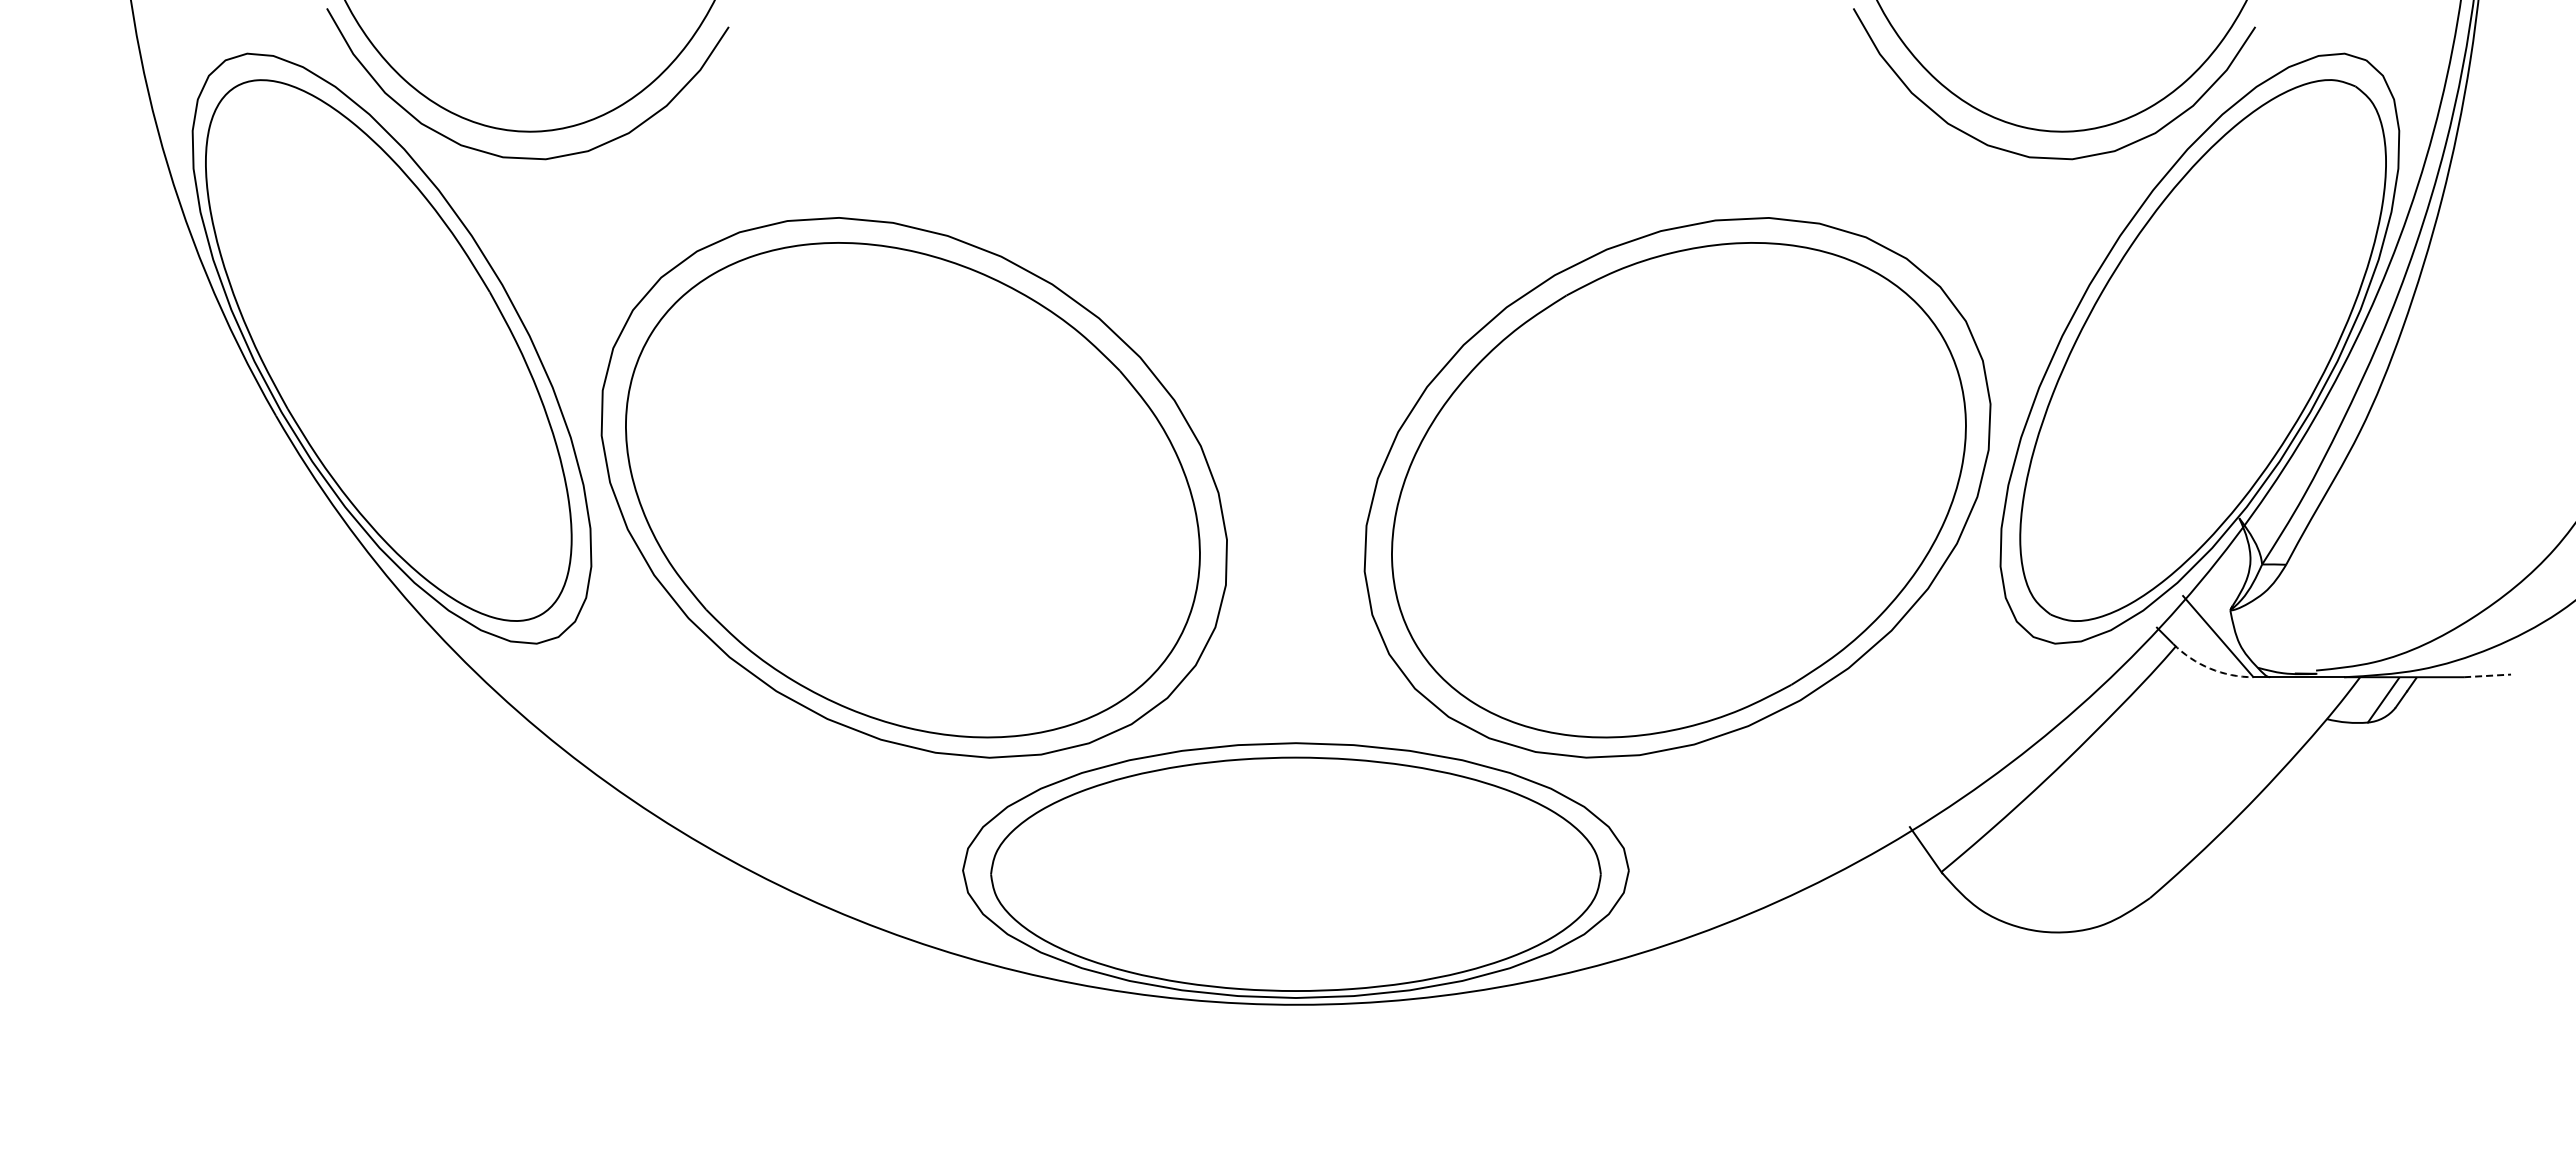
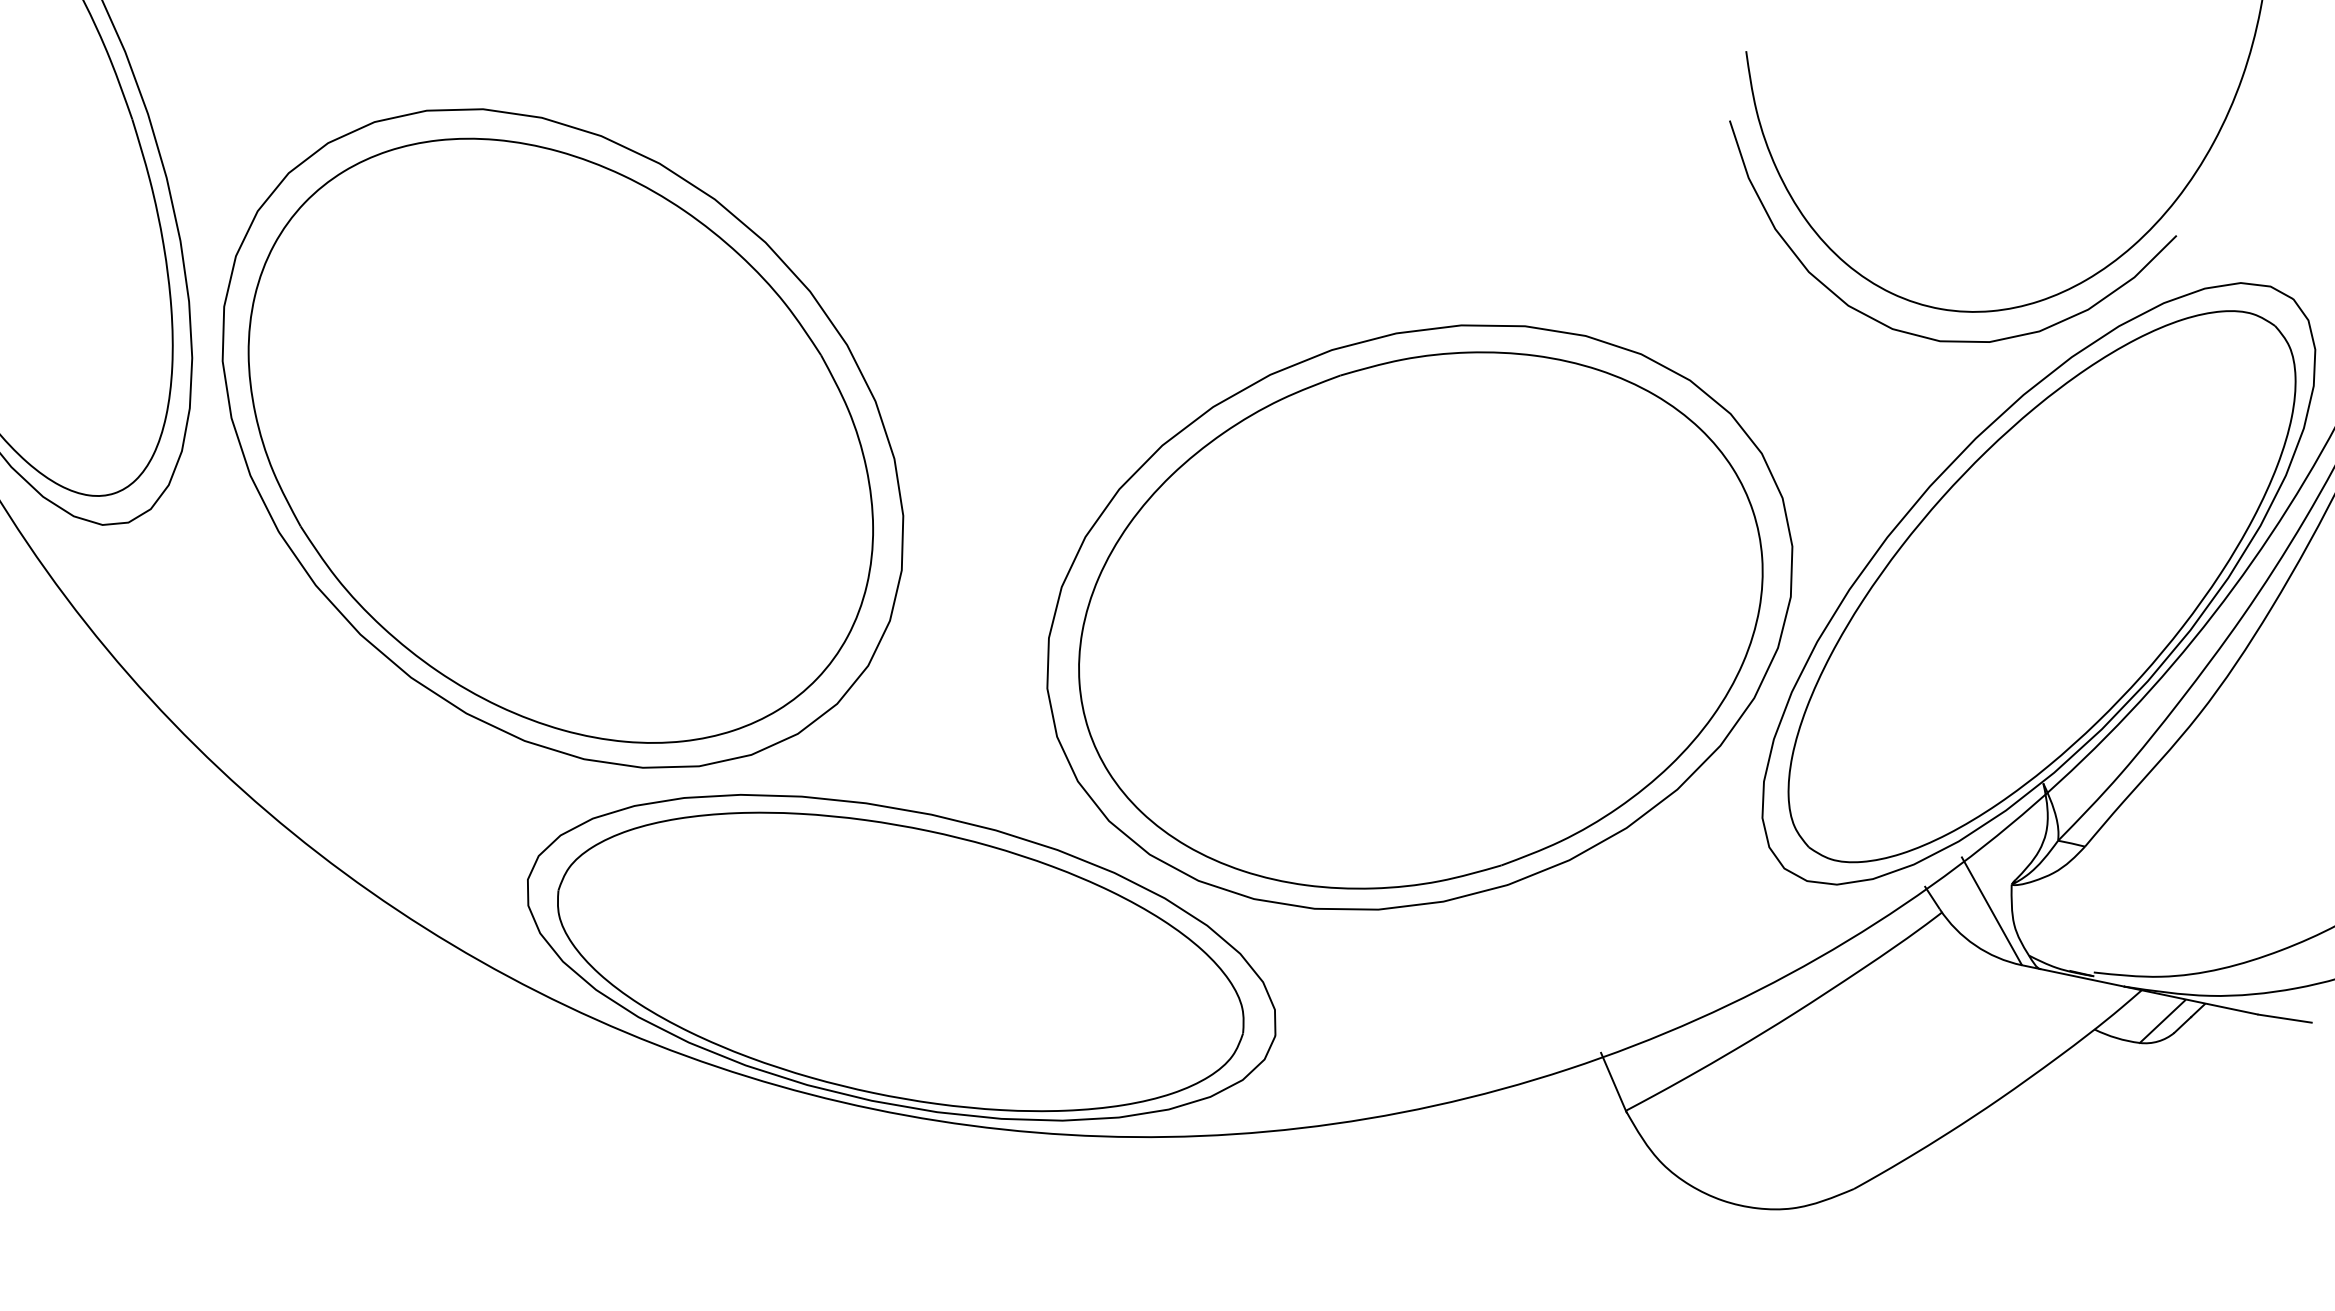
arc: (2210, 668) -> (1975, 945), dashed -> solid
line: (2488, 675) -> (2286, 1018), dashed -> solid

